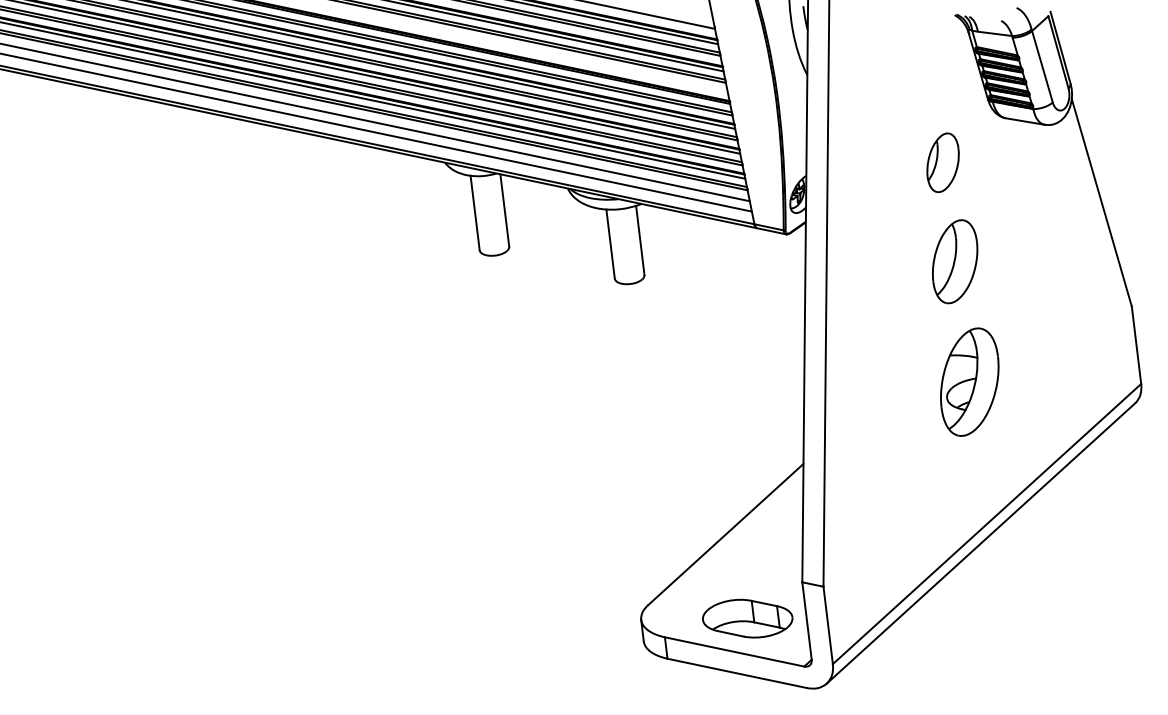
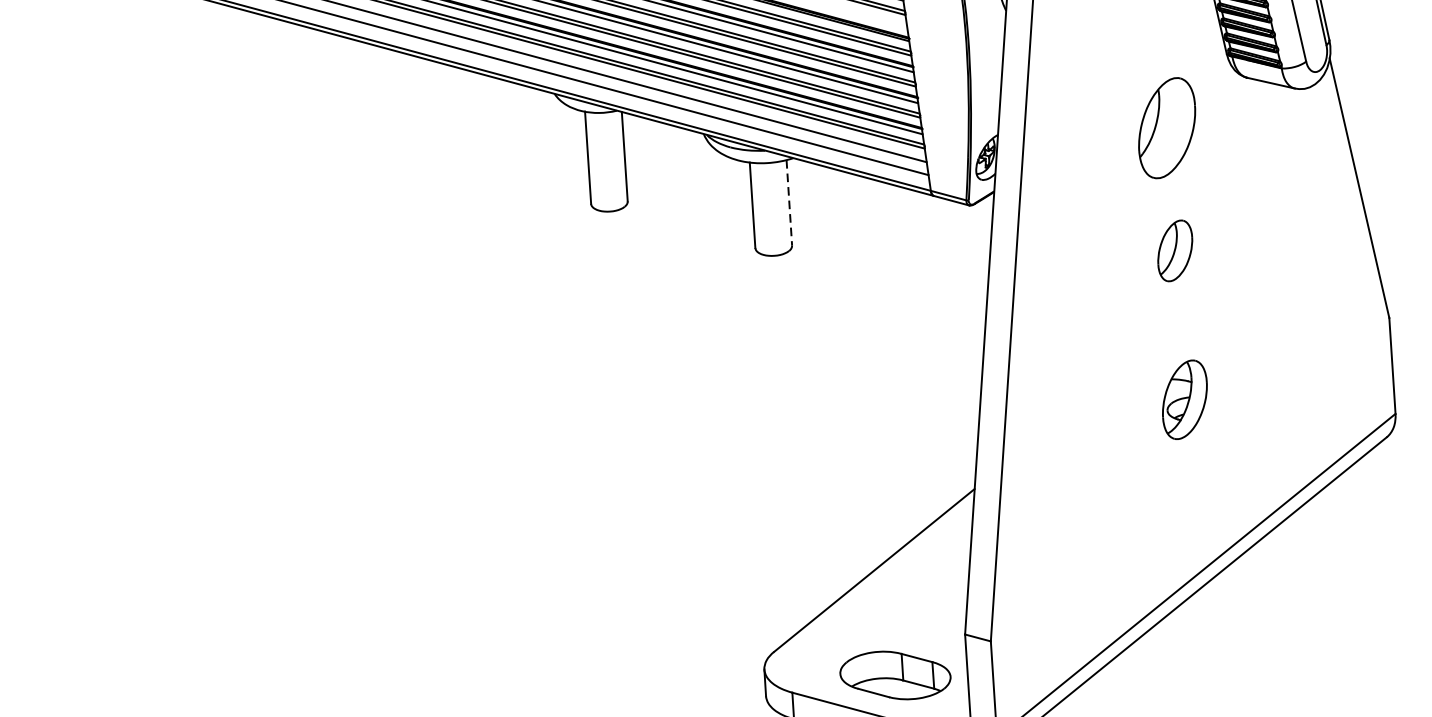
part: (942, 162) -> (1166, 127), size x1.4
line: (640, 240) -> (789, 203), solid -> dashed
part: (955, 261) -> (1175, 250), size x0.6
part: (969, 381) -> (1184, 399), size x0.6

